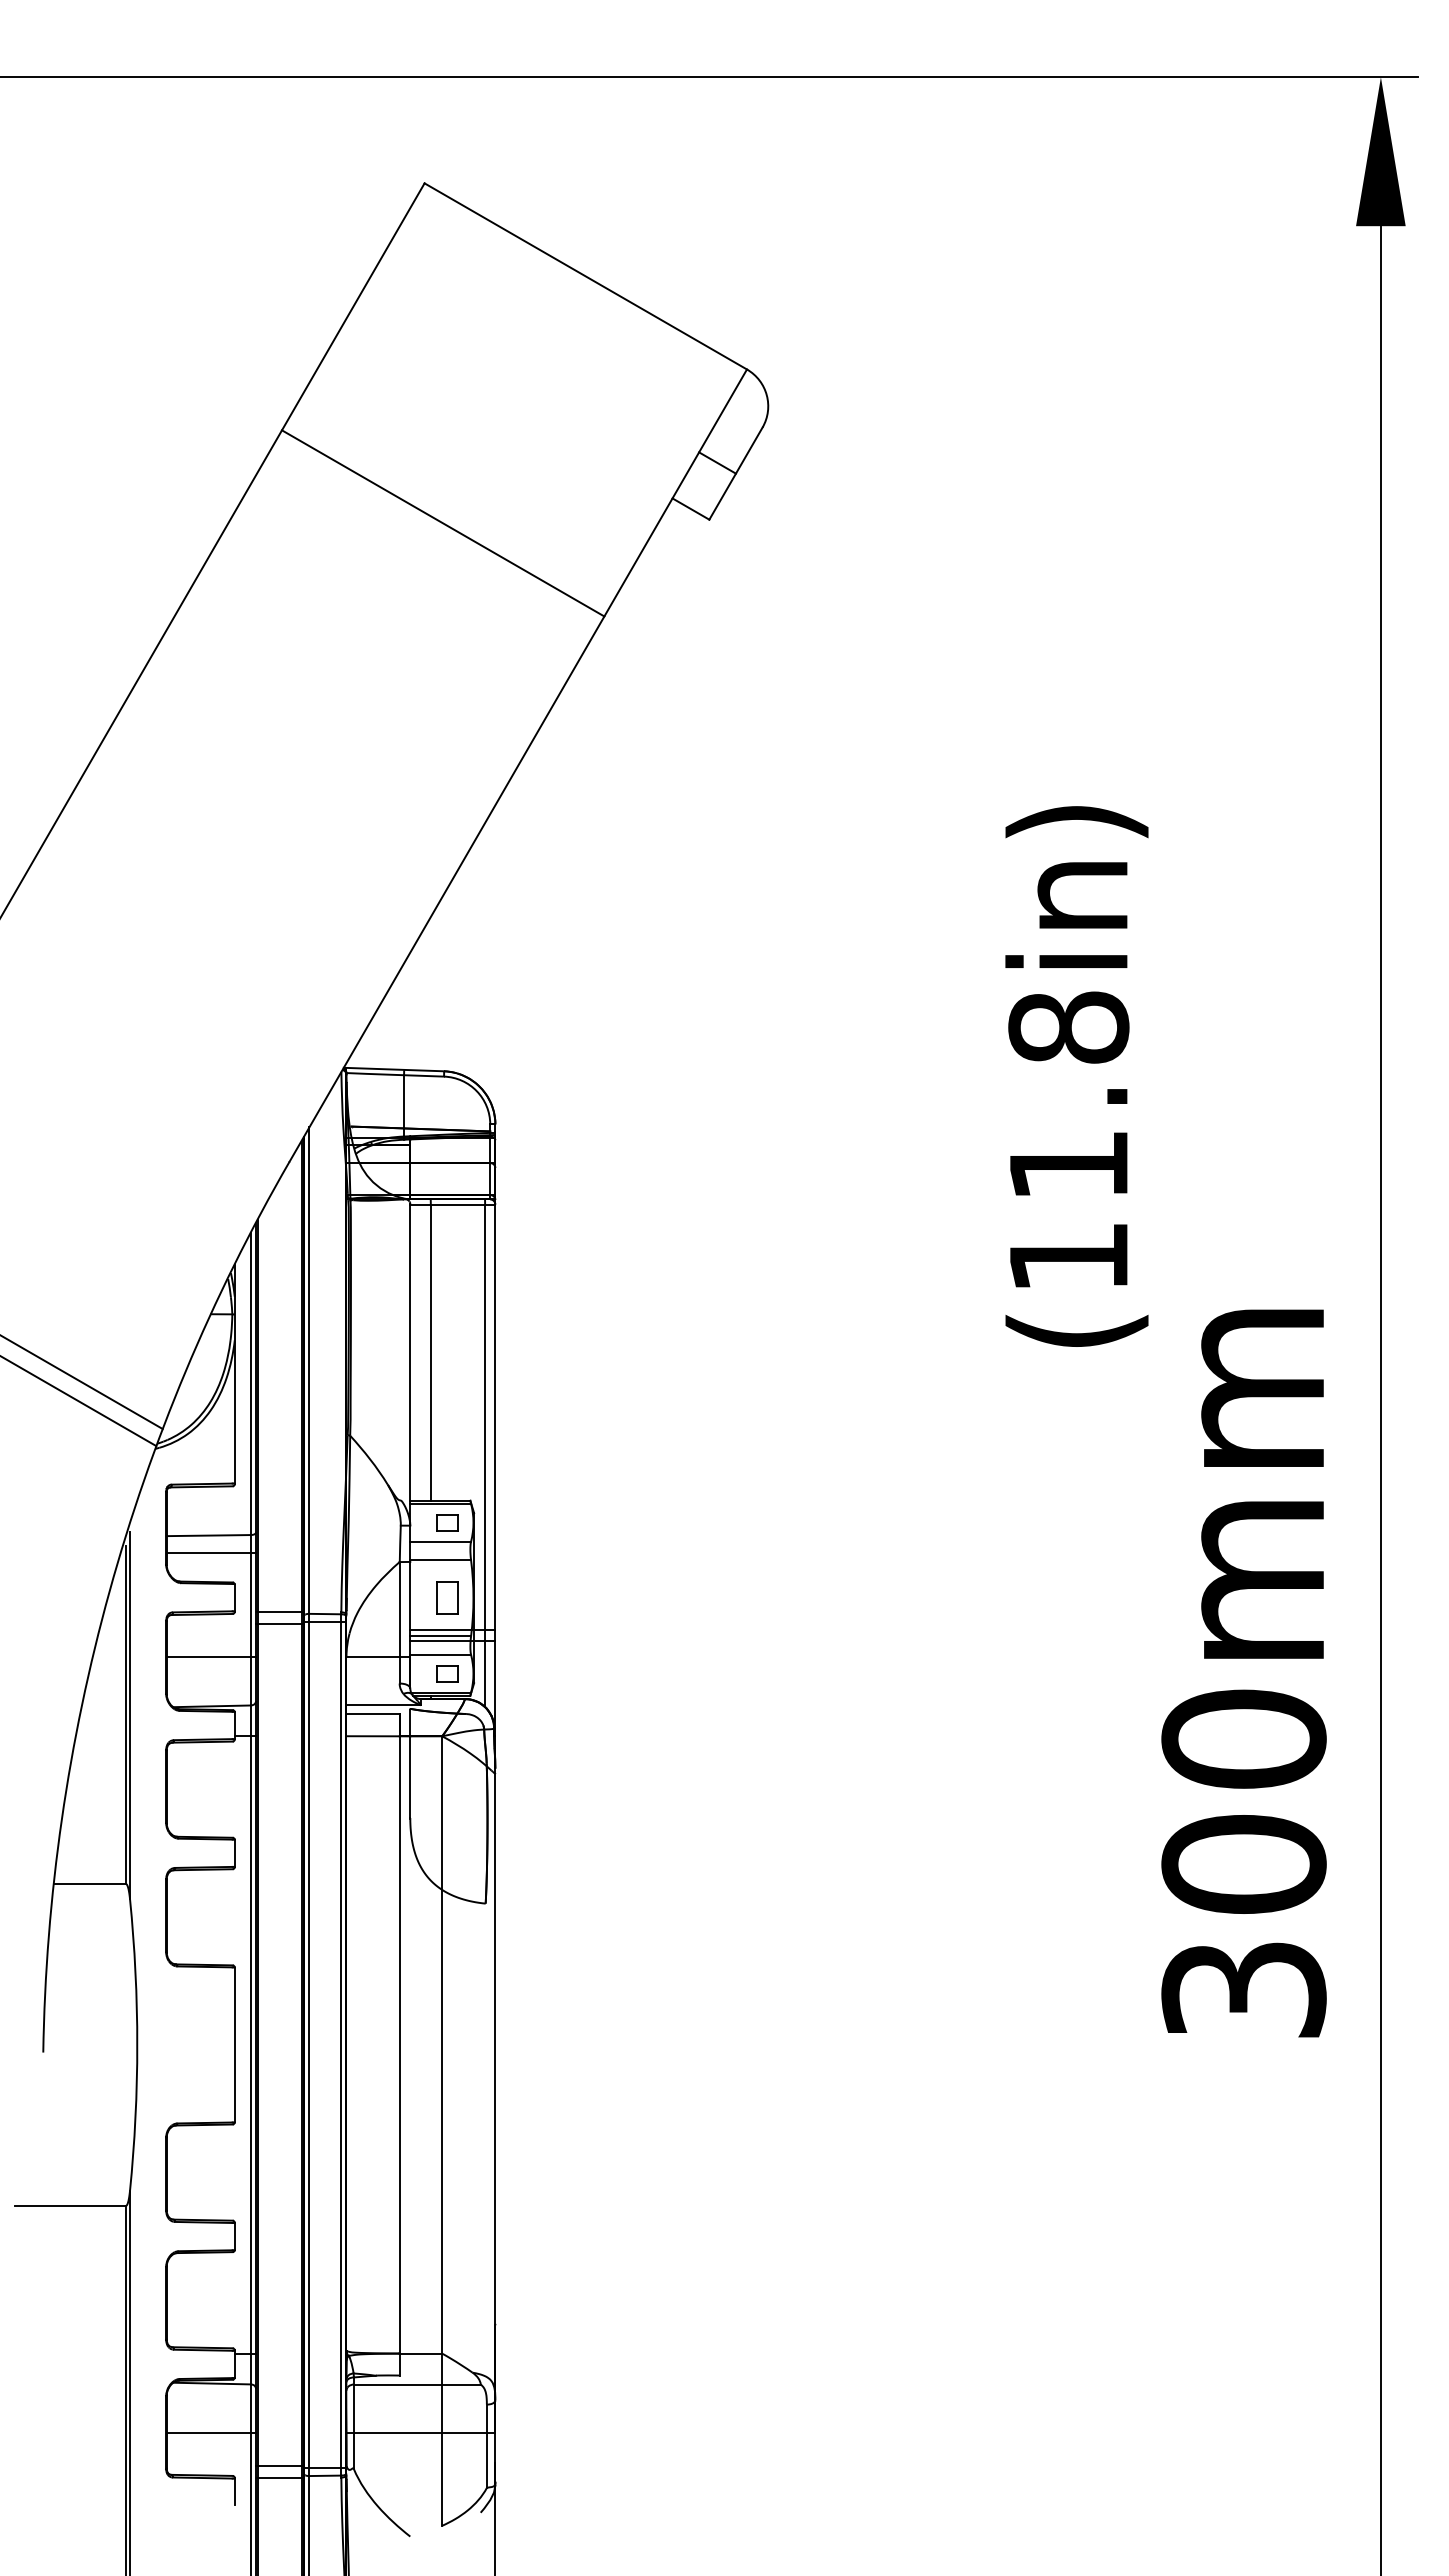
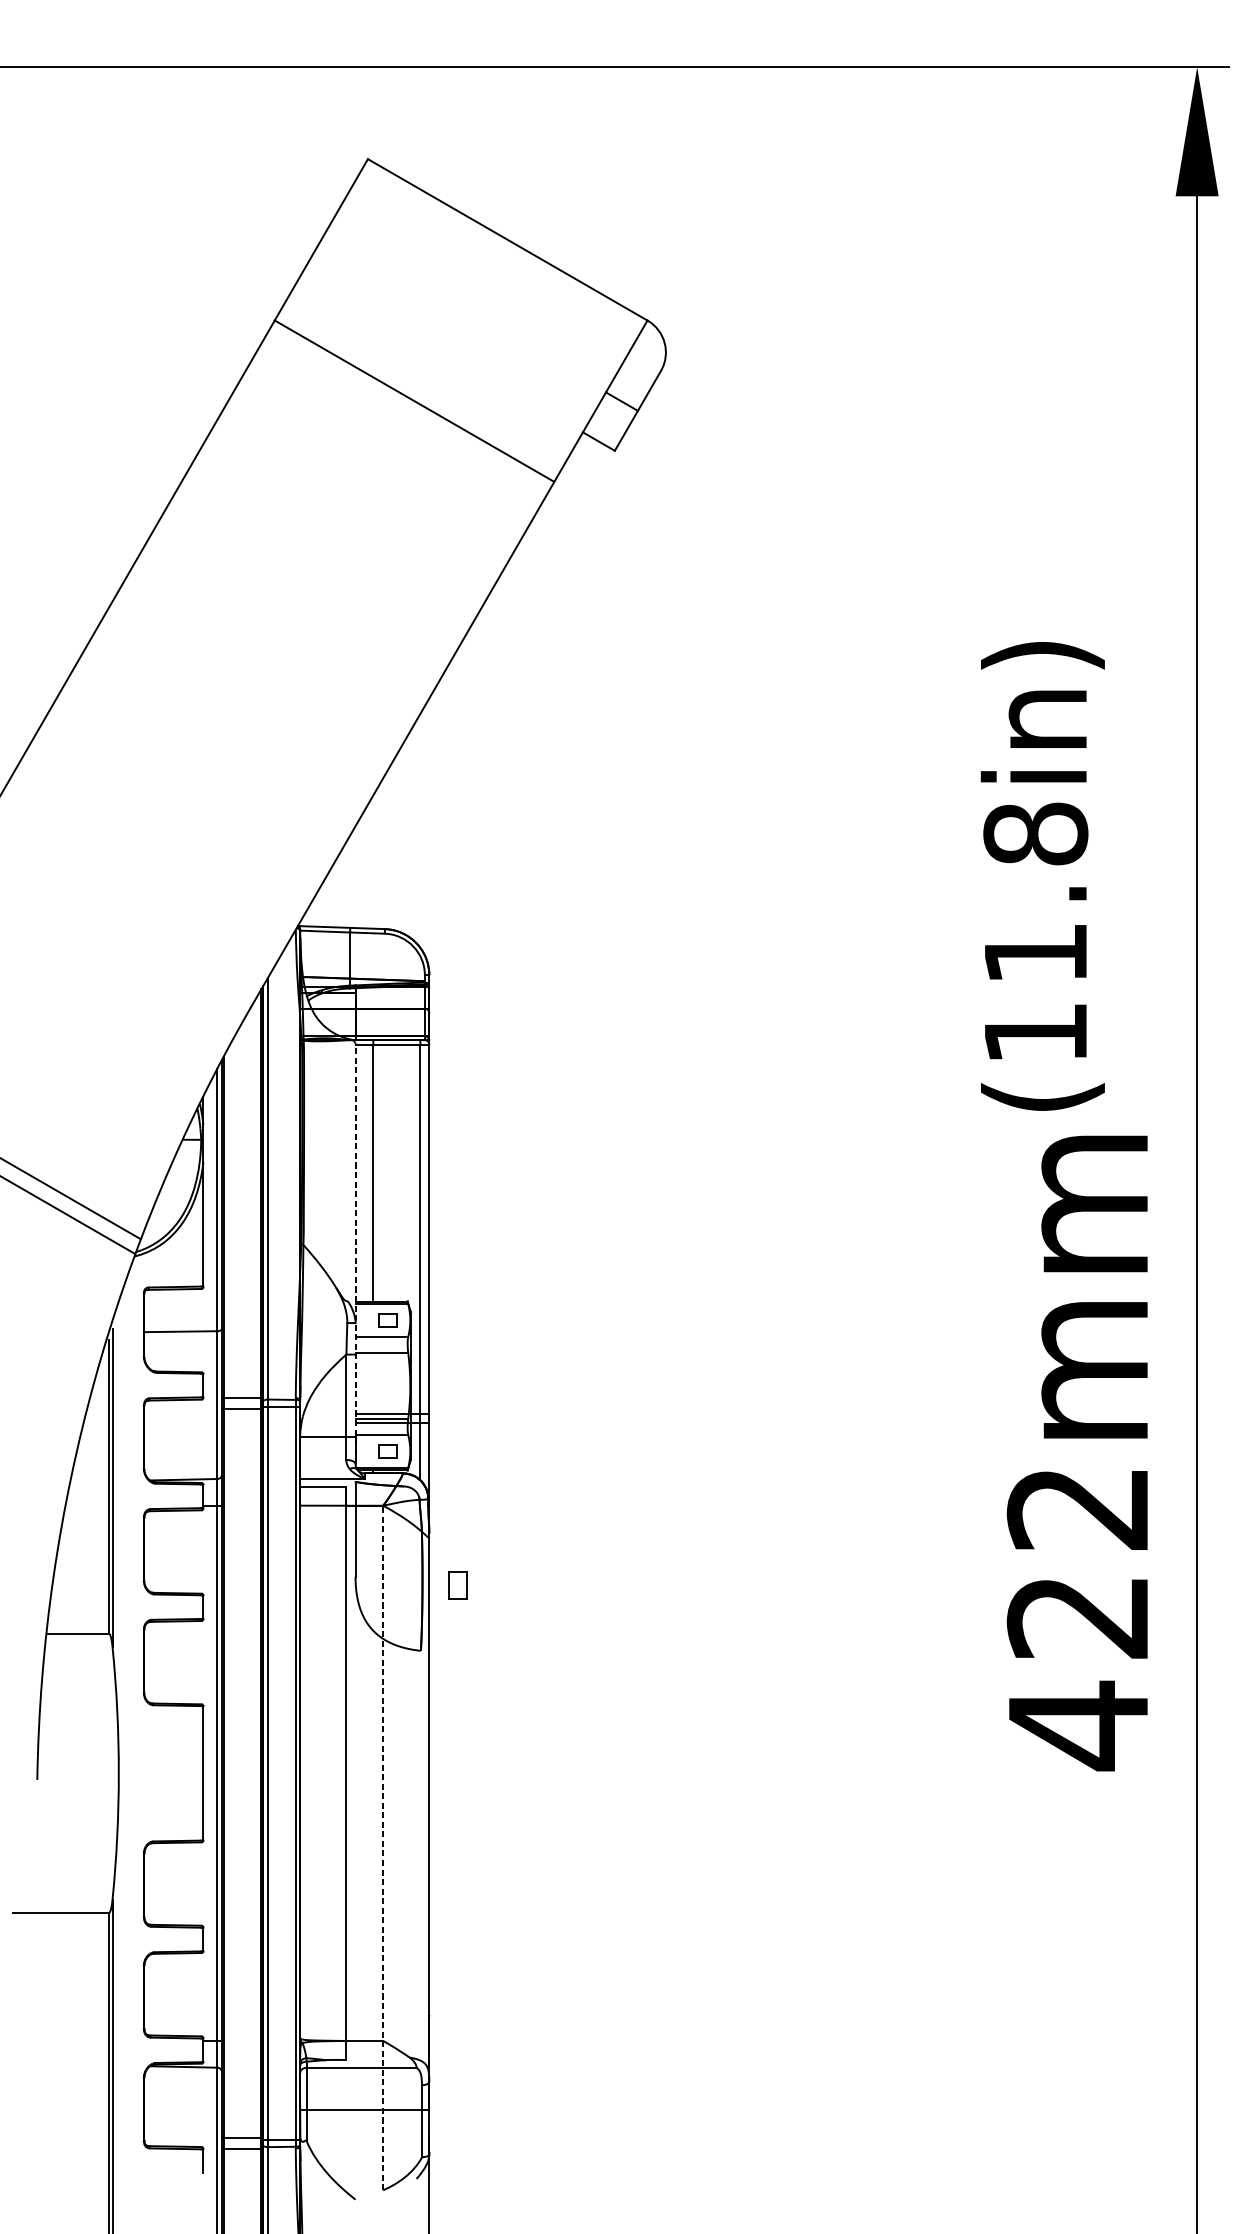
line: (443, 523) -> (414, 401), moved
text: (1076, 1076) -> (1042, 876), moved
line: (410, 1445) -> (355, 1253), solid -> dashed
line: (211, 1553) -> (183, 1347), removed
part: (447, 1597) -> (458, 1584), moved
line: (211, 1656) -> (183, 1436), removed
text: (1243, 1865) -> (1078, 1617), 300mm -> 422mm
line: (442, 2131) -> (383, 1848), solid -> dashed
line: (211, 2433) -> (183, 2110), removed

